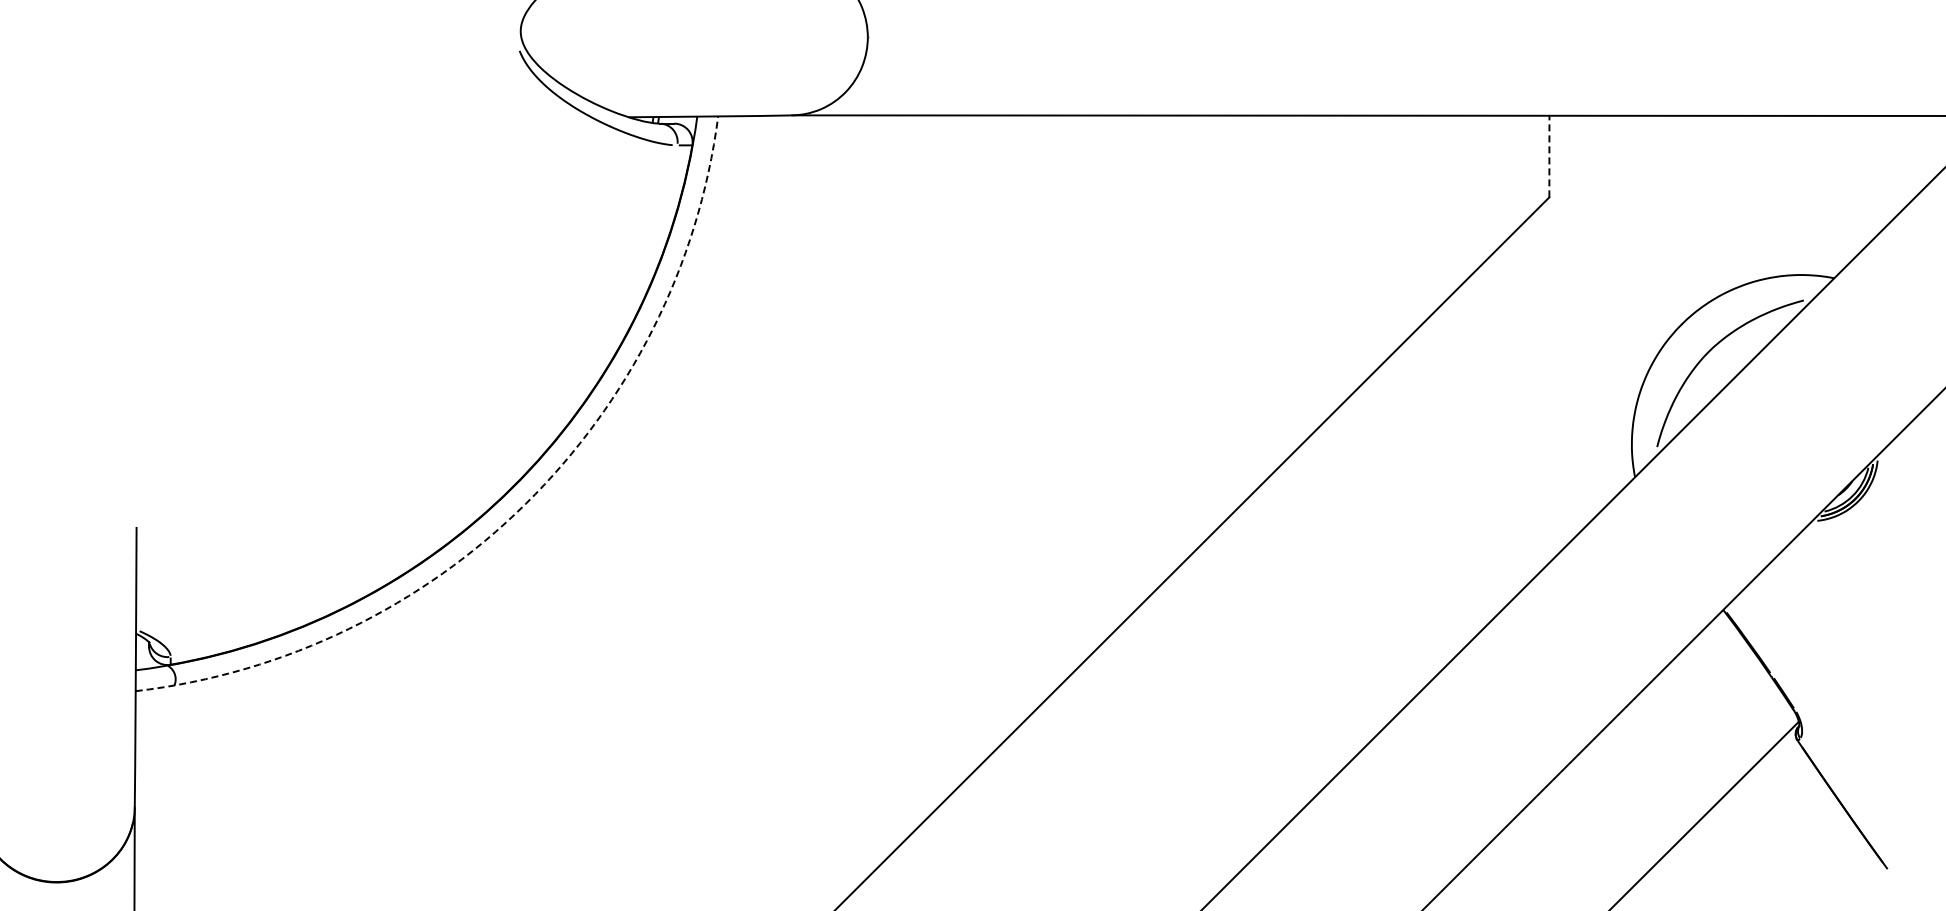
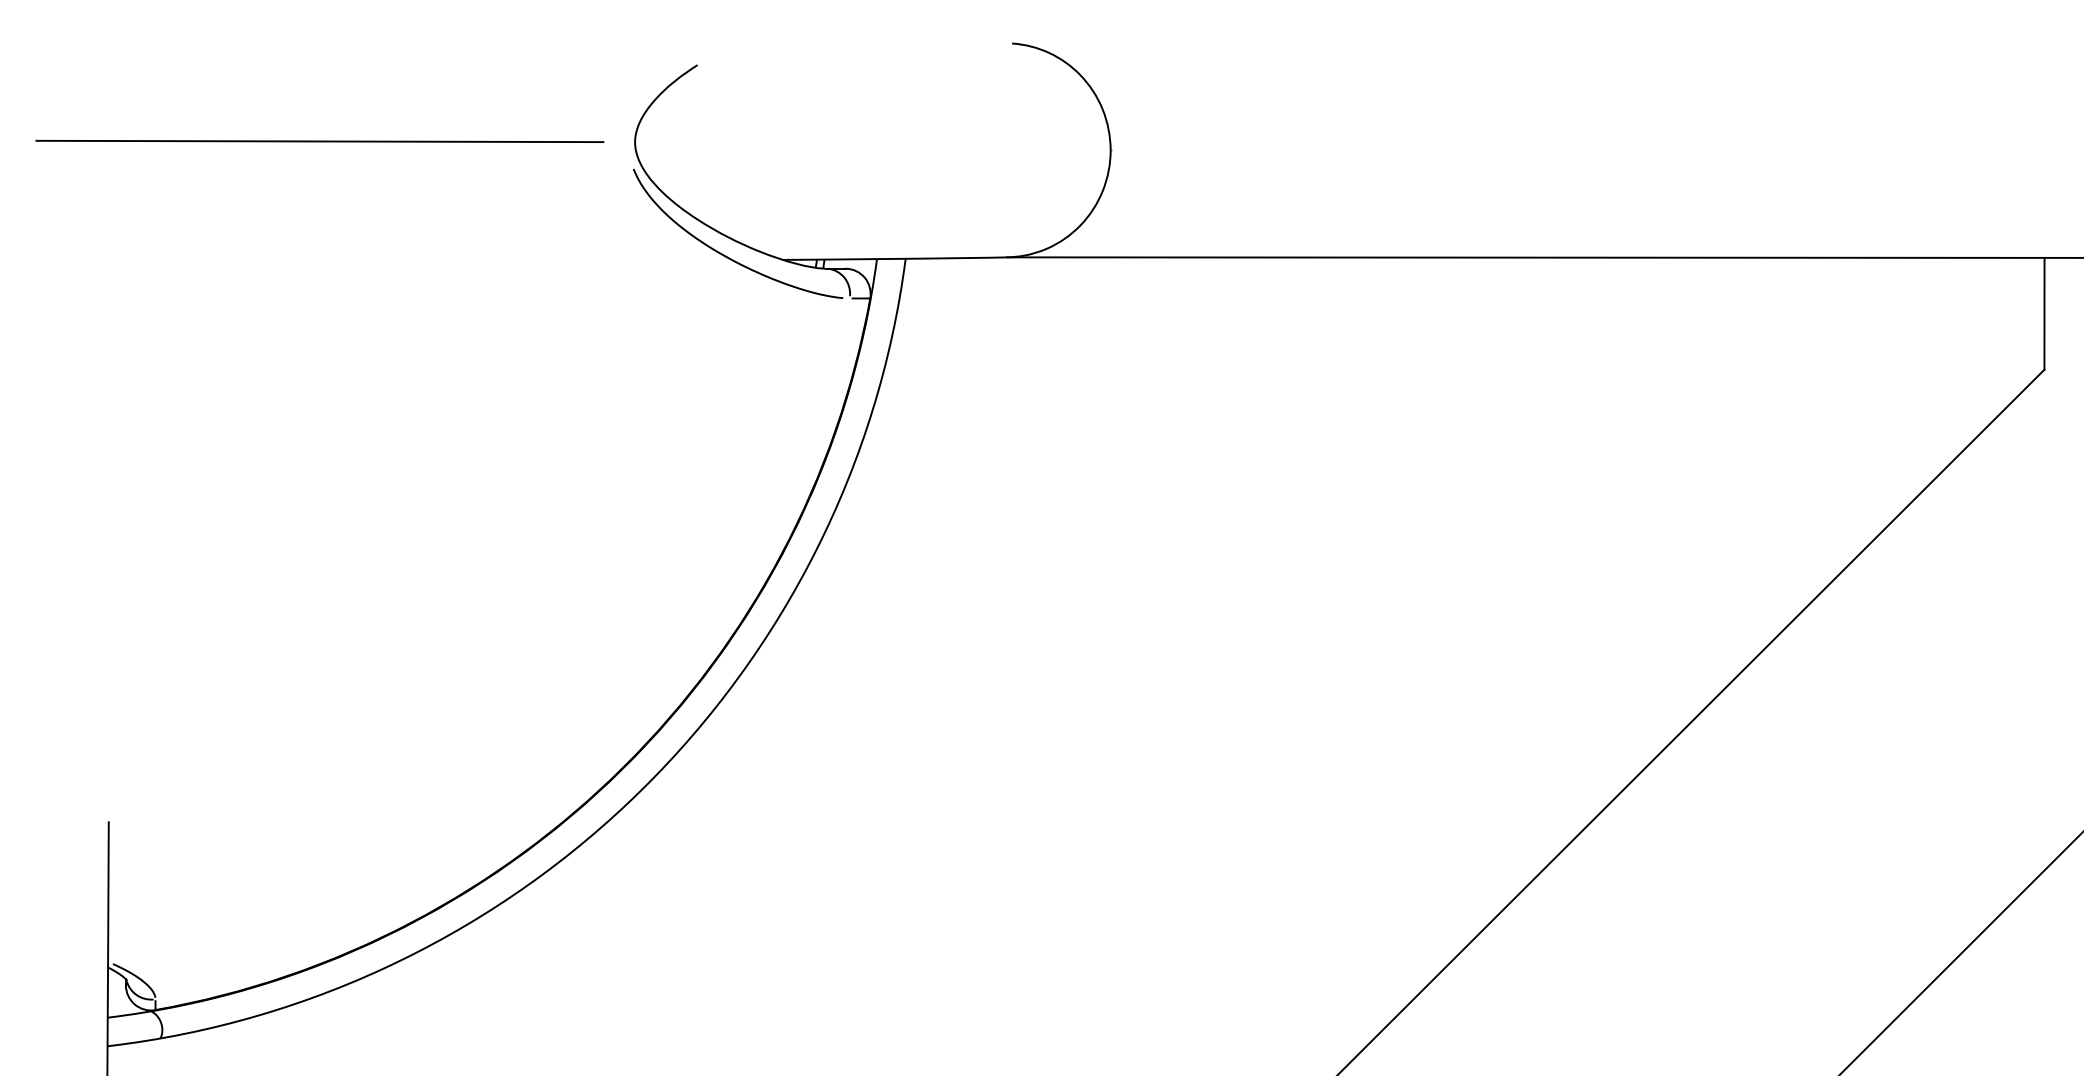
line: (290, 30) -> (319, 141), added
line: (1549, 156) -> (2044, 313), dashed -> solid
arc: (525, 503) -> (641, 789), dashed -> solid

